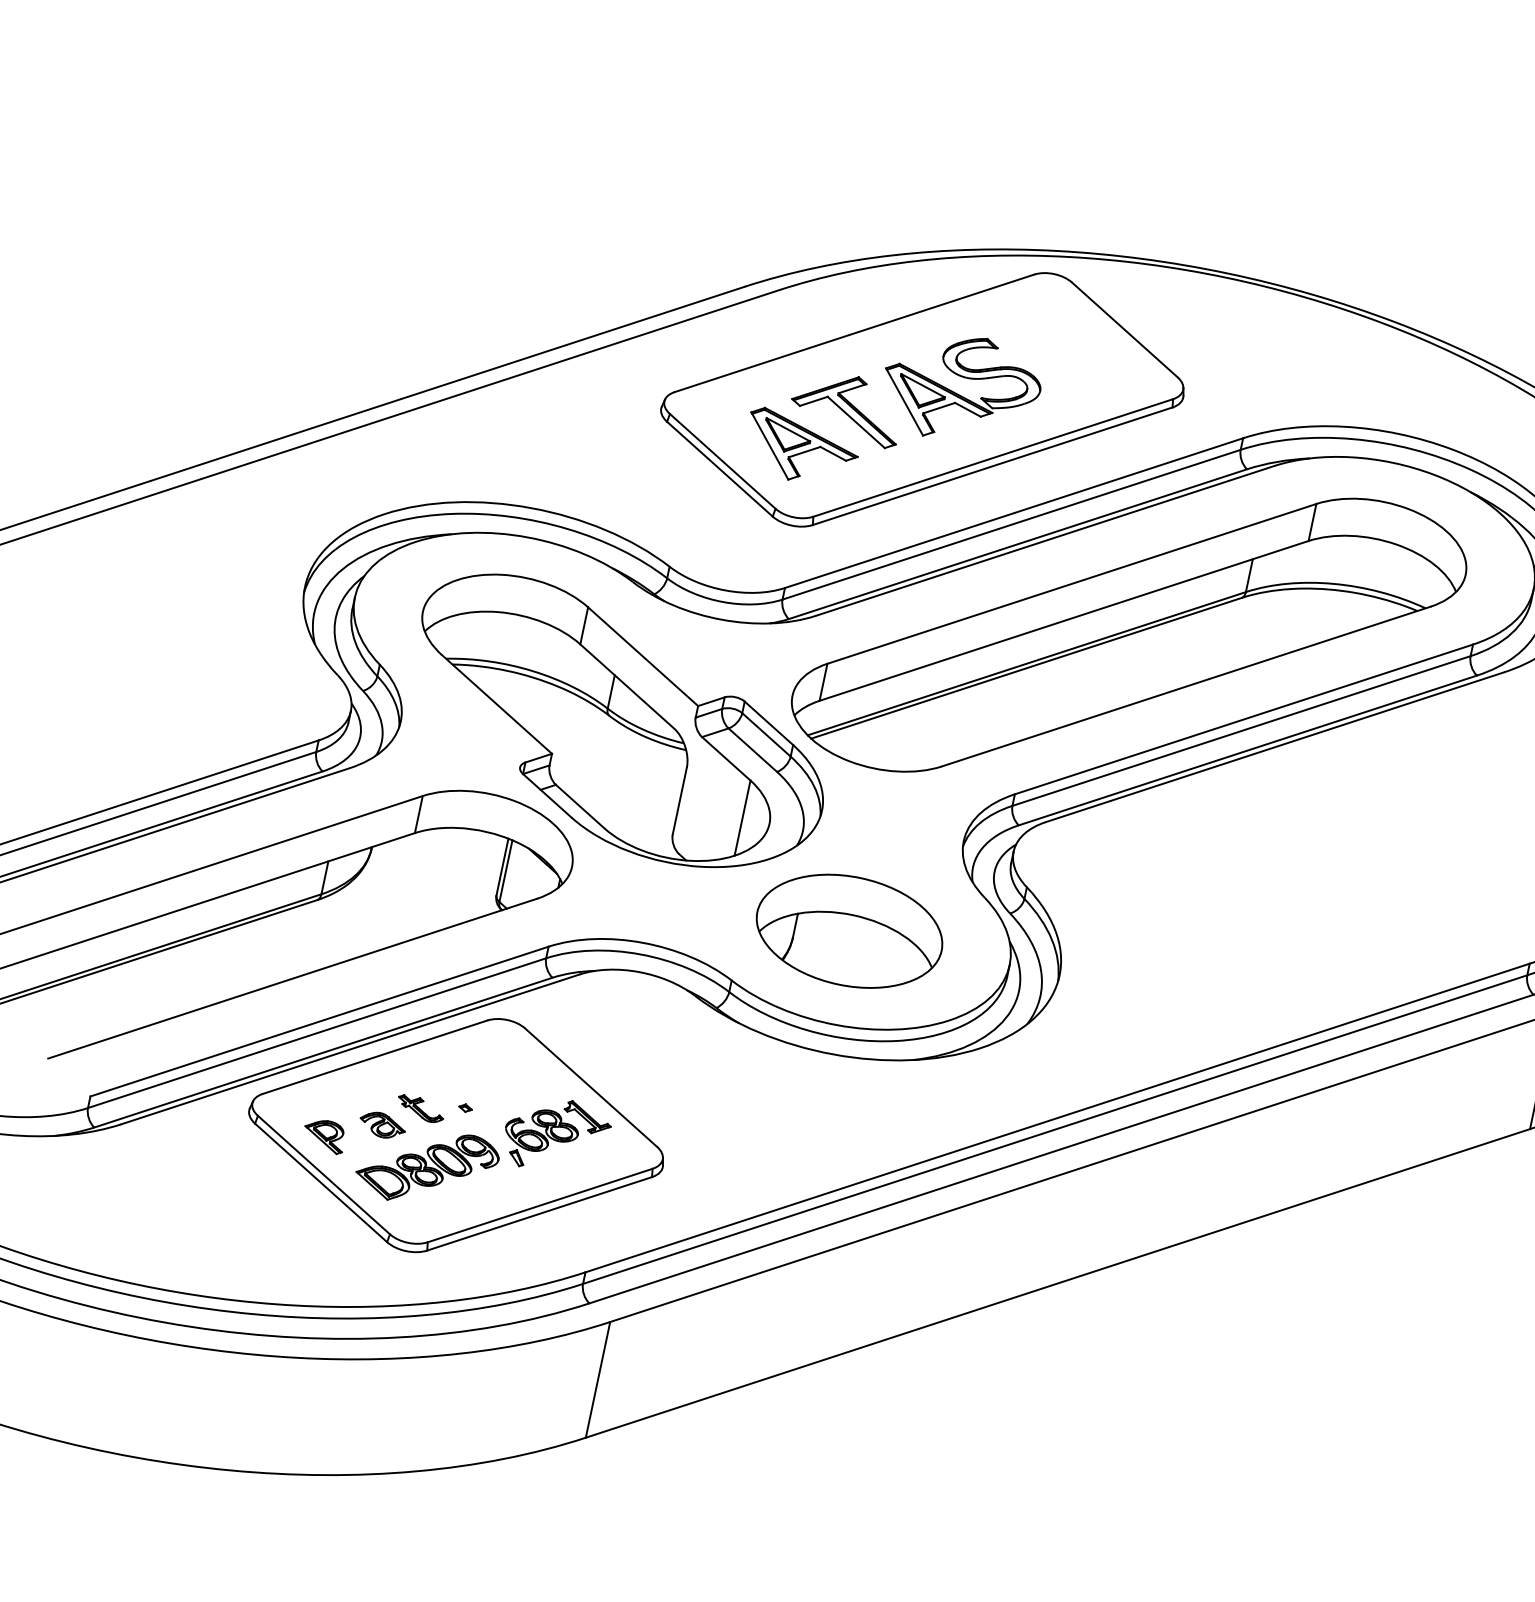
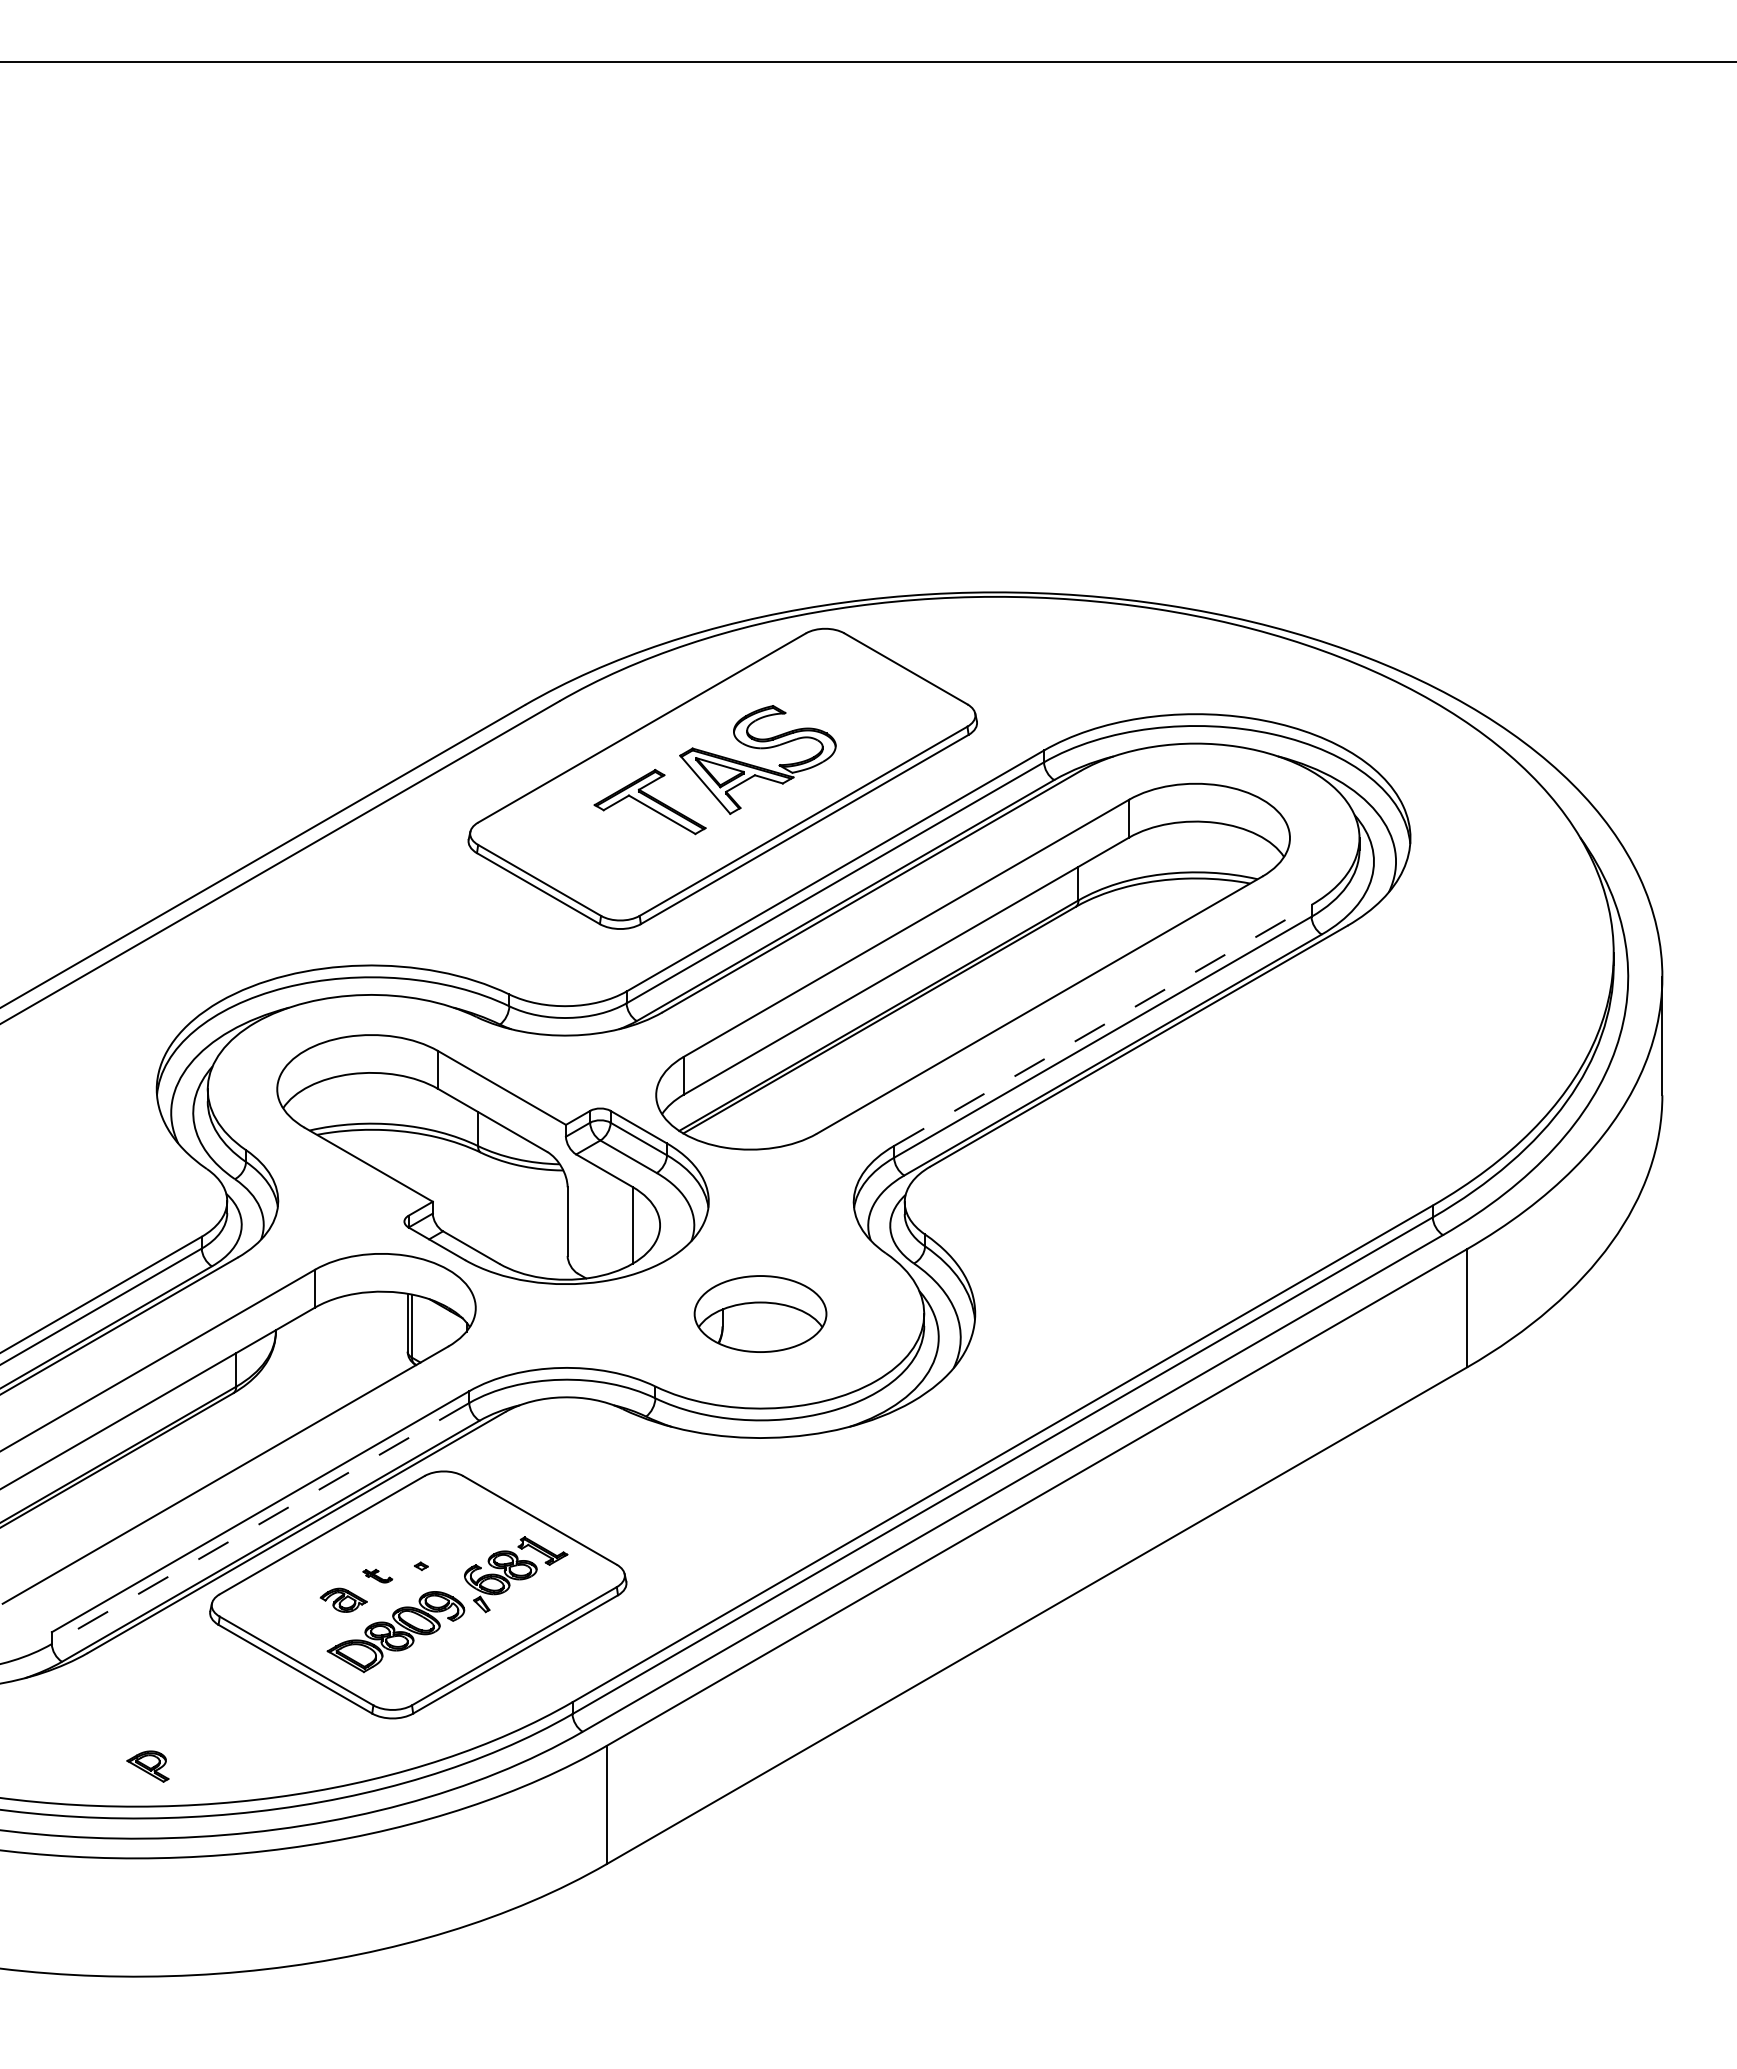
part: (801, 448) -> (613, 851), removed
line: (1244, 719) -> (1103, 1025), solid -> dashed
part: (849, 930) -> (760, 1313), size x0.7
line: (317, 1033) -> (260, 1523), solid -> dashed
part: (420, 1108) -> (377, 1575), size x0.6
part: (324, 1135) -> (147, 1766), moved

